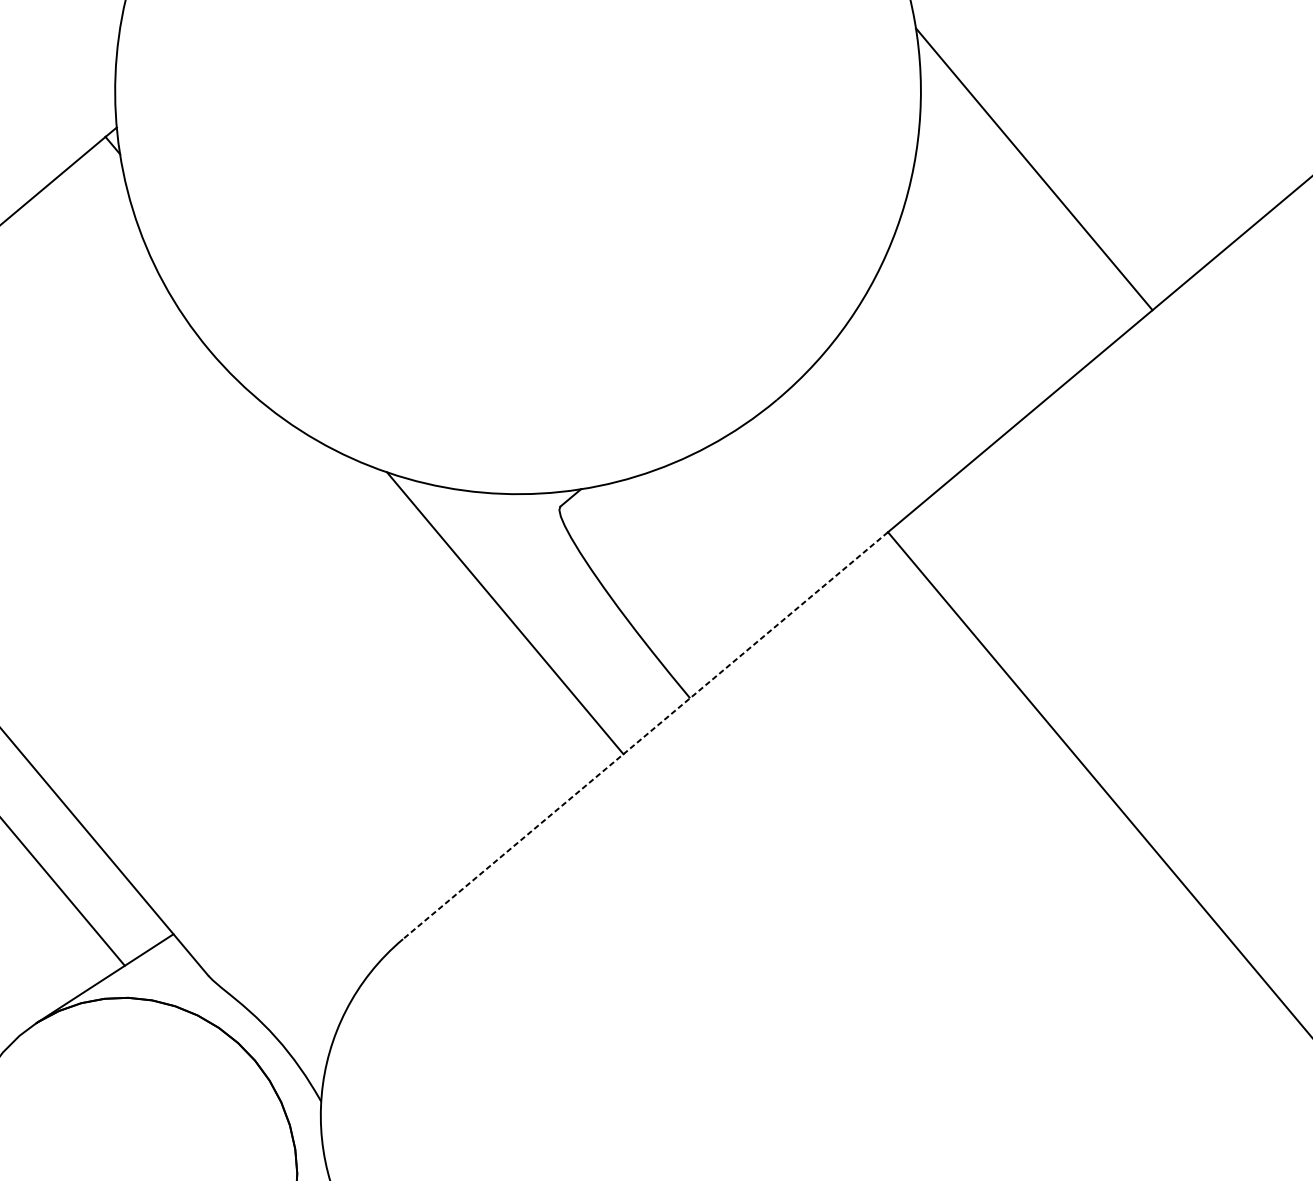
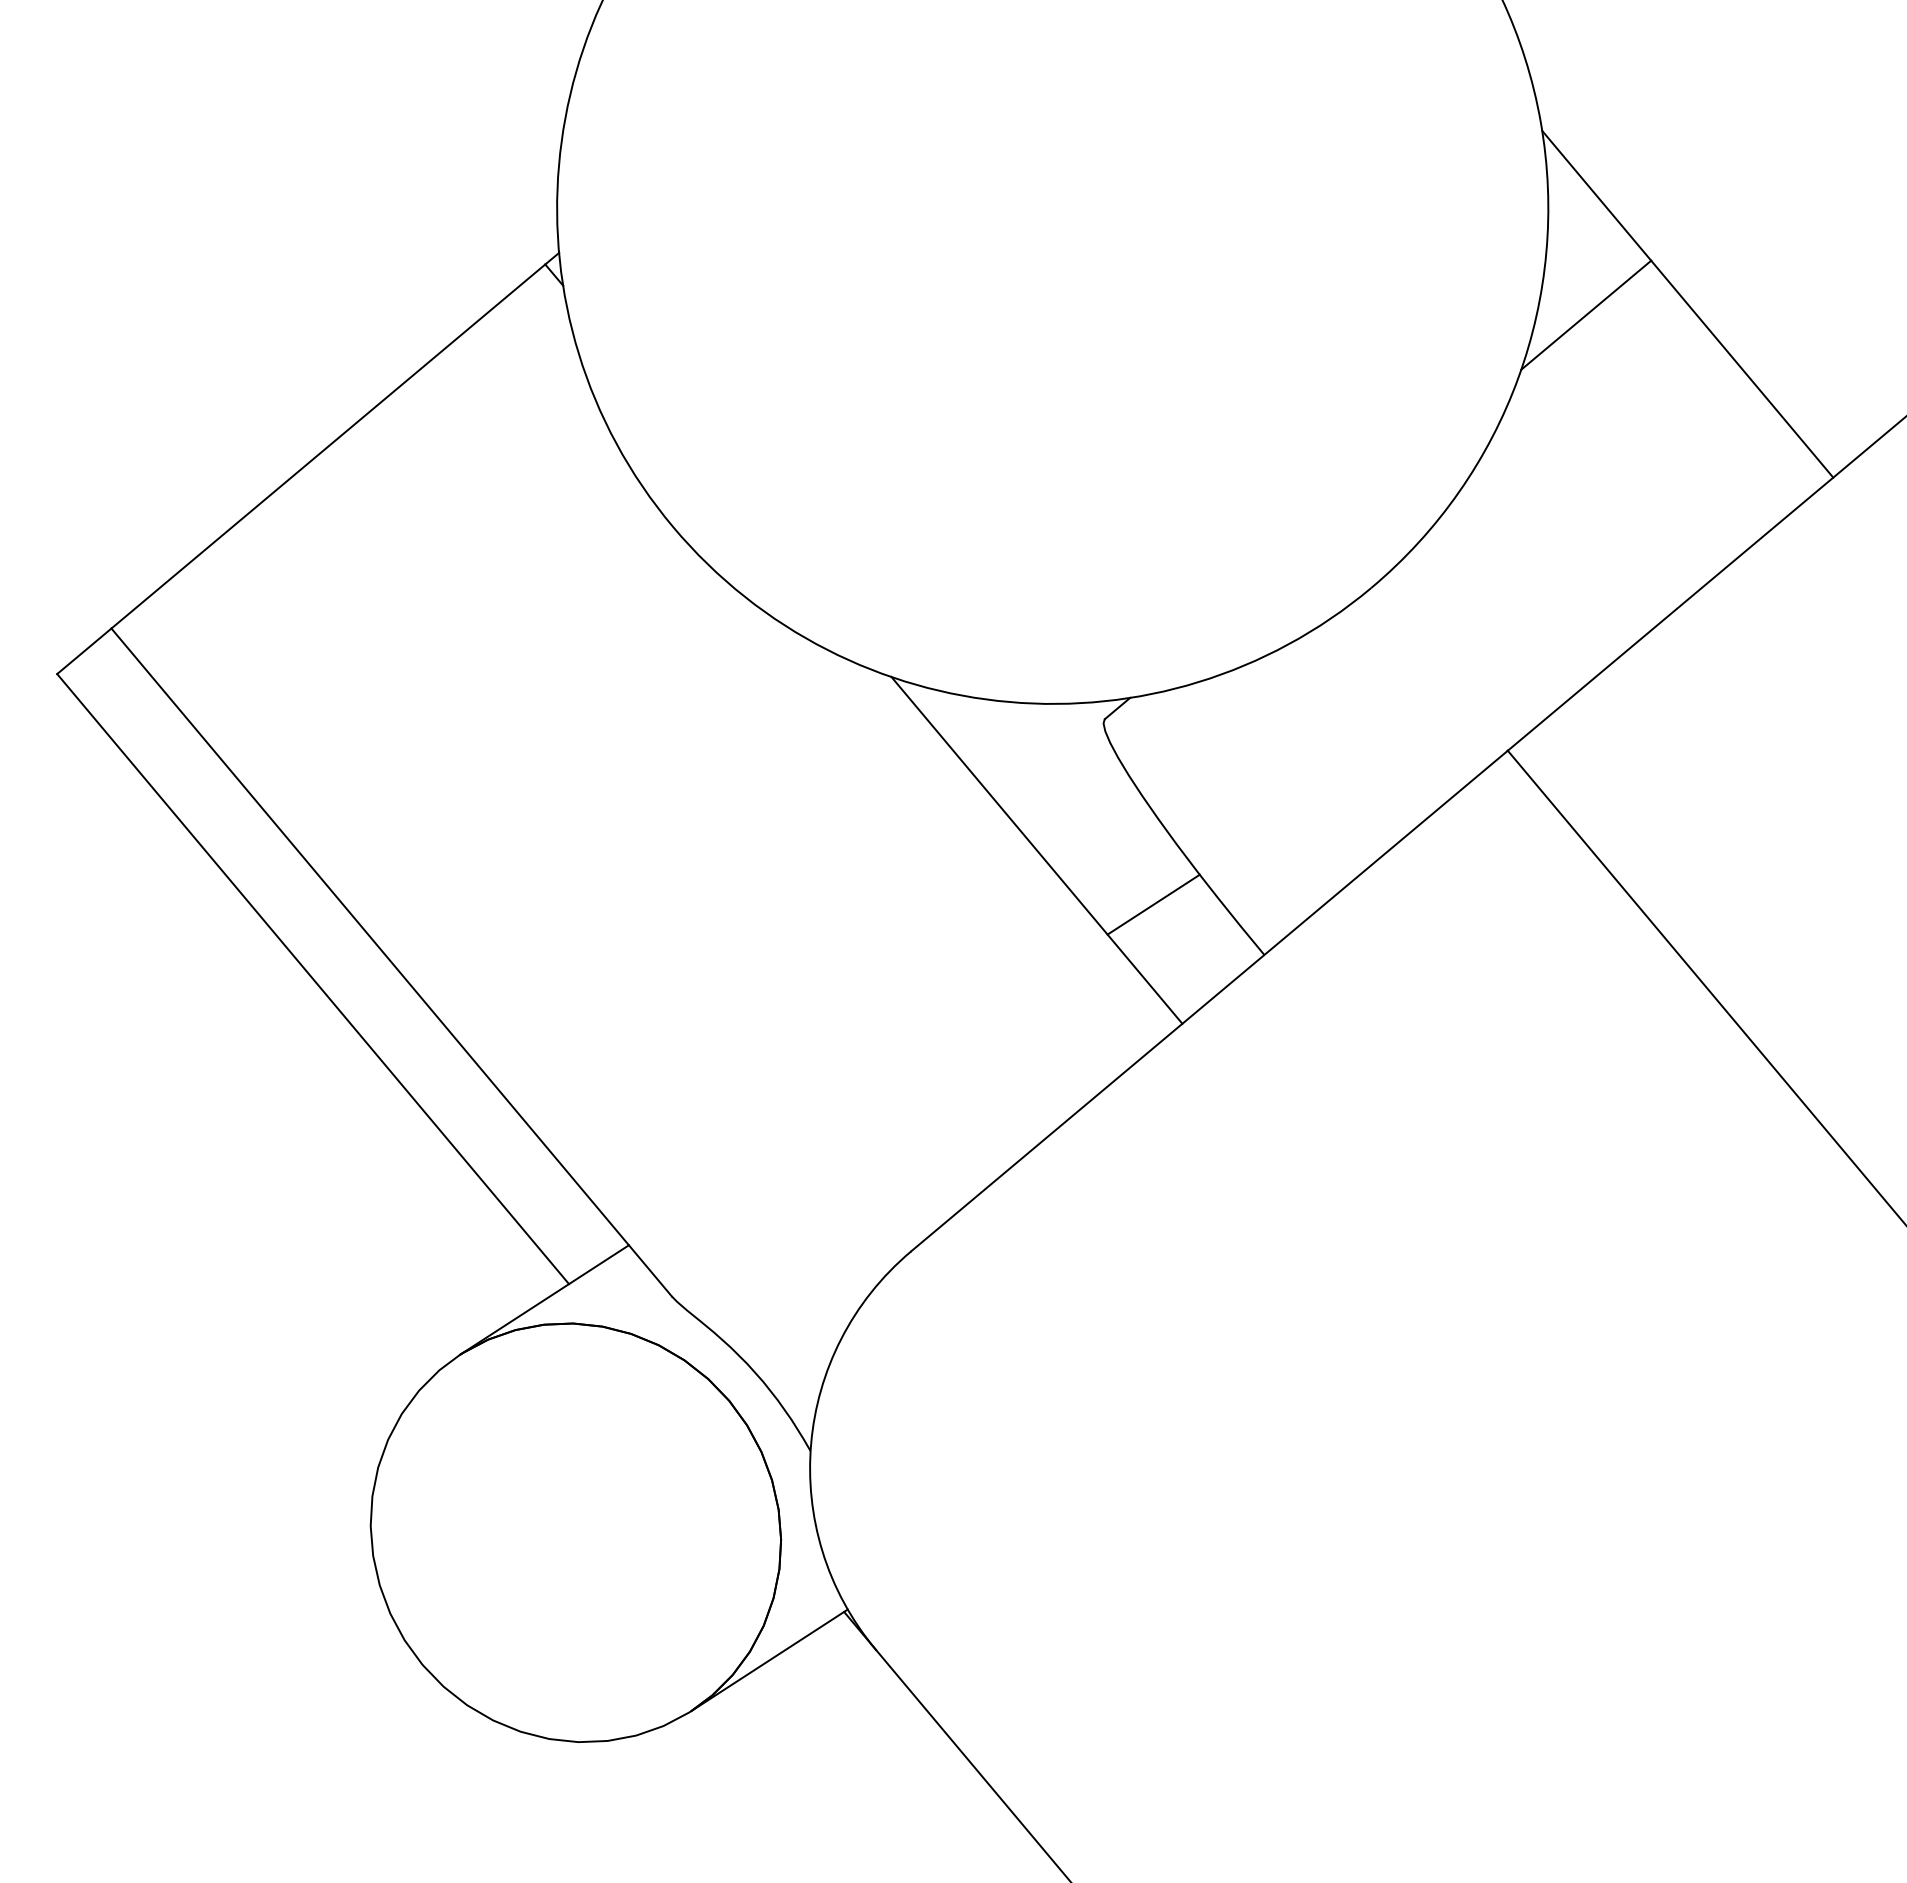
line: (951, 177) -> (1586, 314), added
line: (599, 657) -> (1153, 904), added
line: (645, 736) -> (1209, 1001), dashed -> solid

